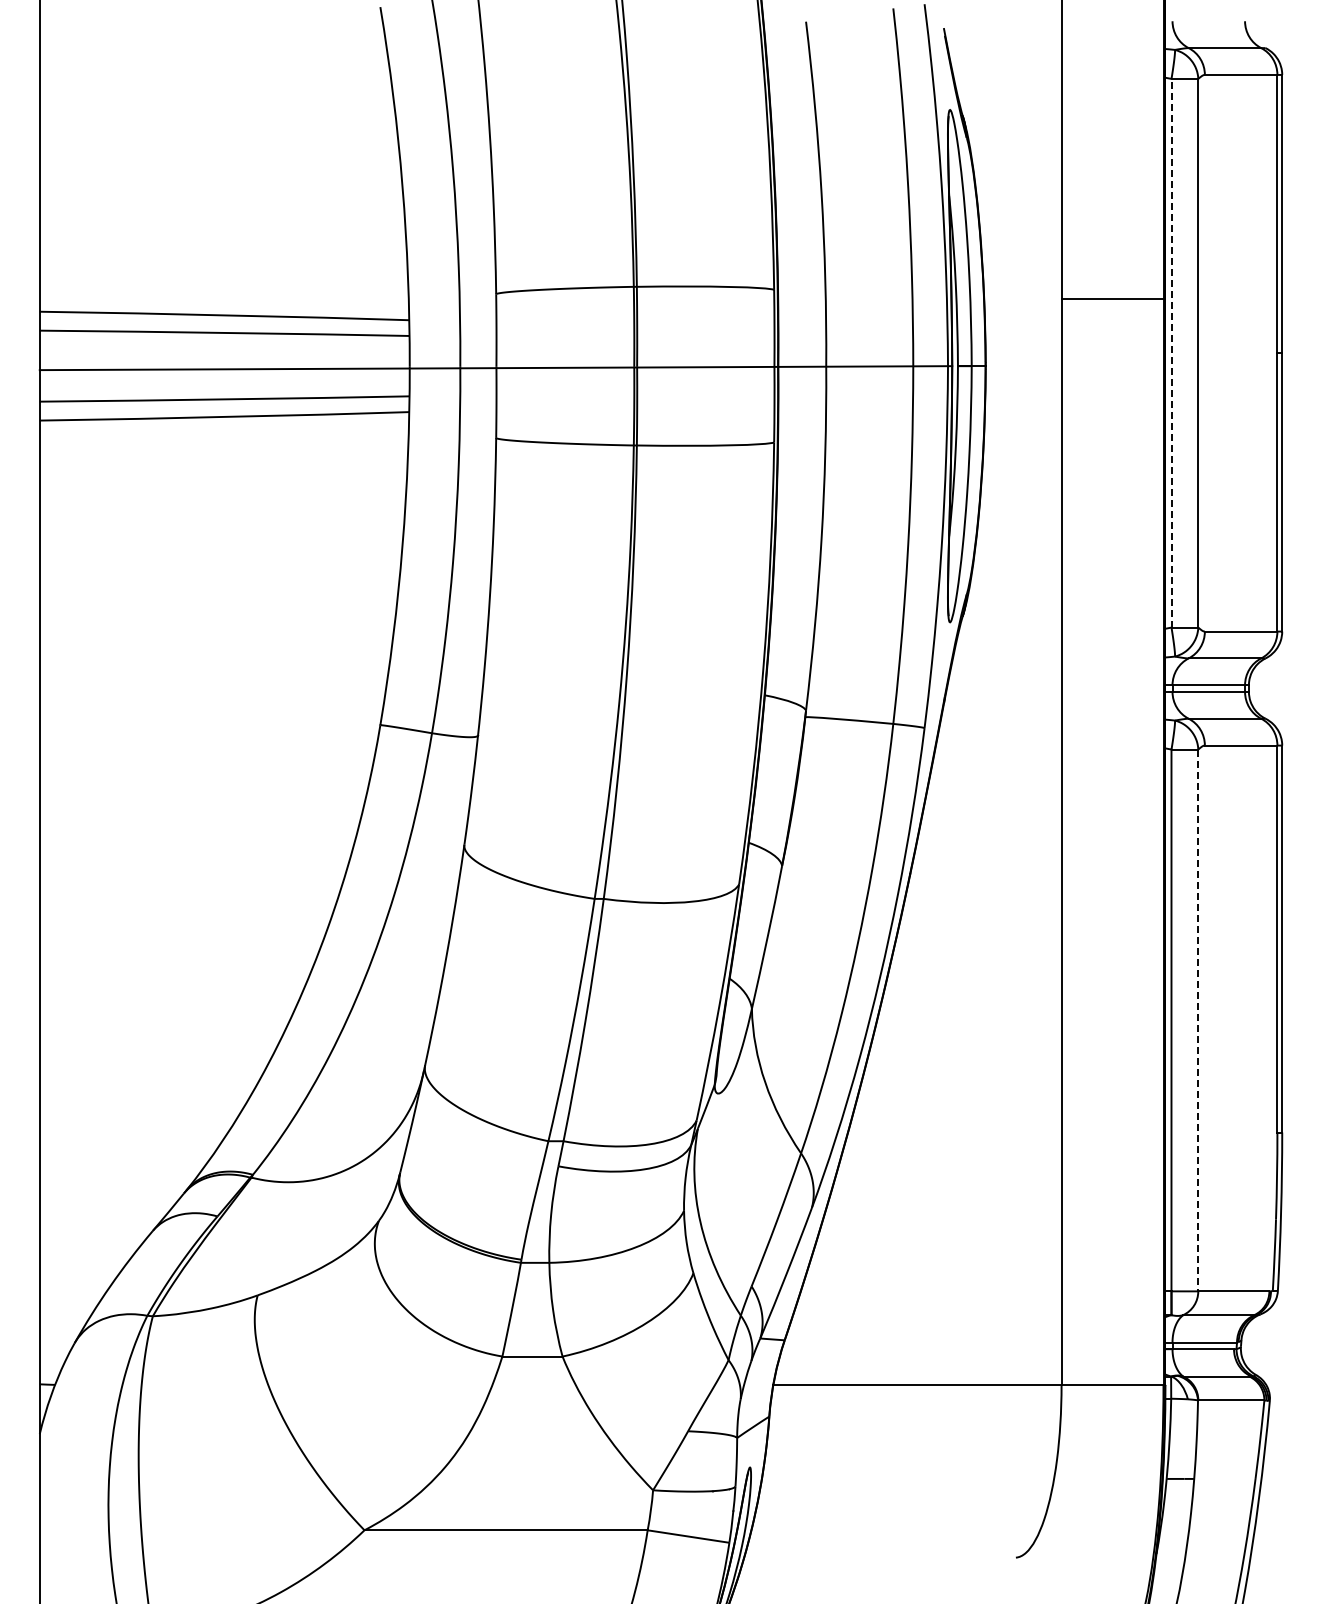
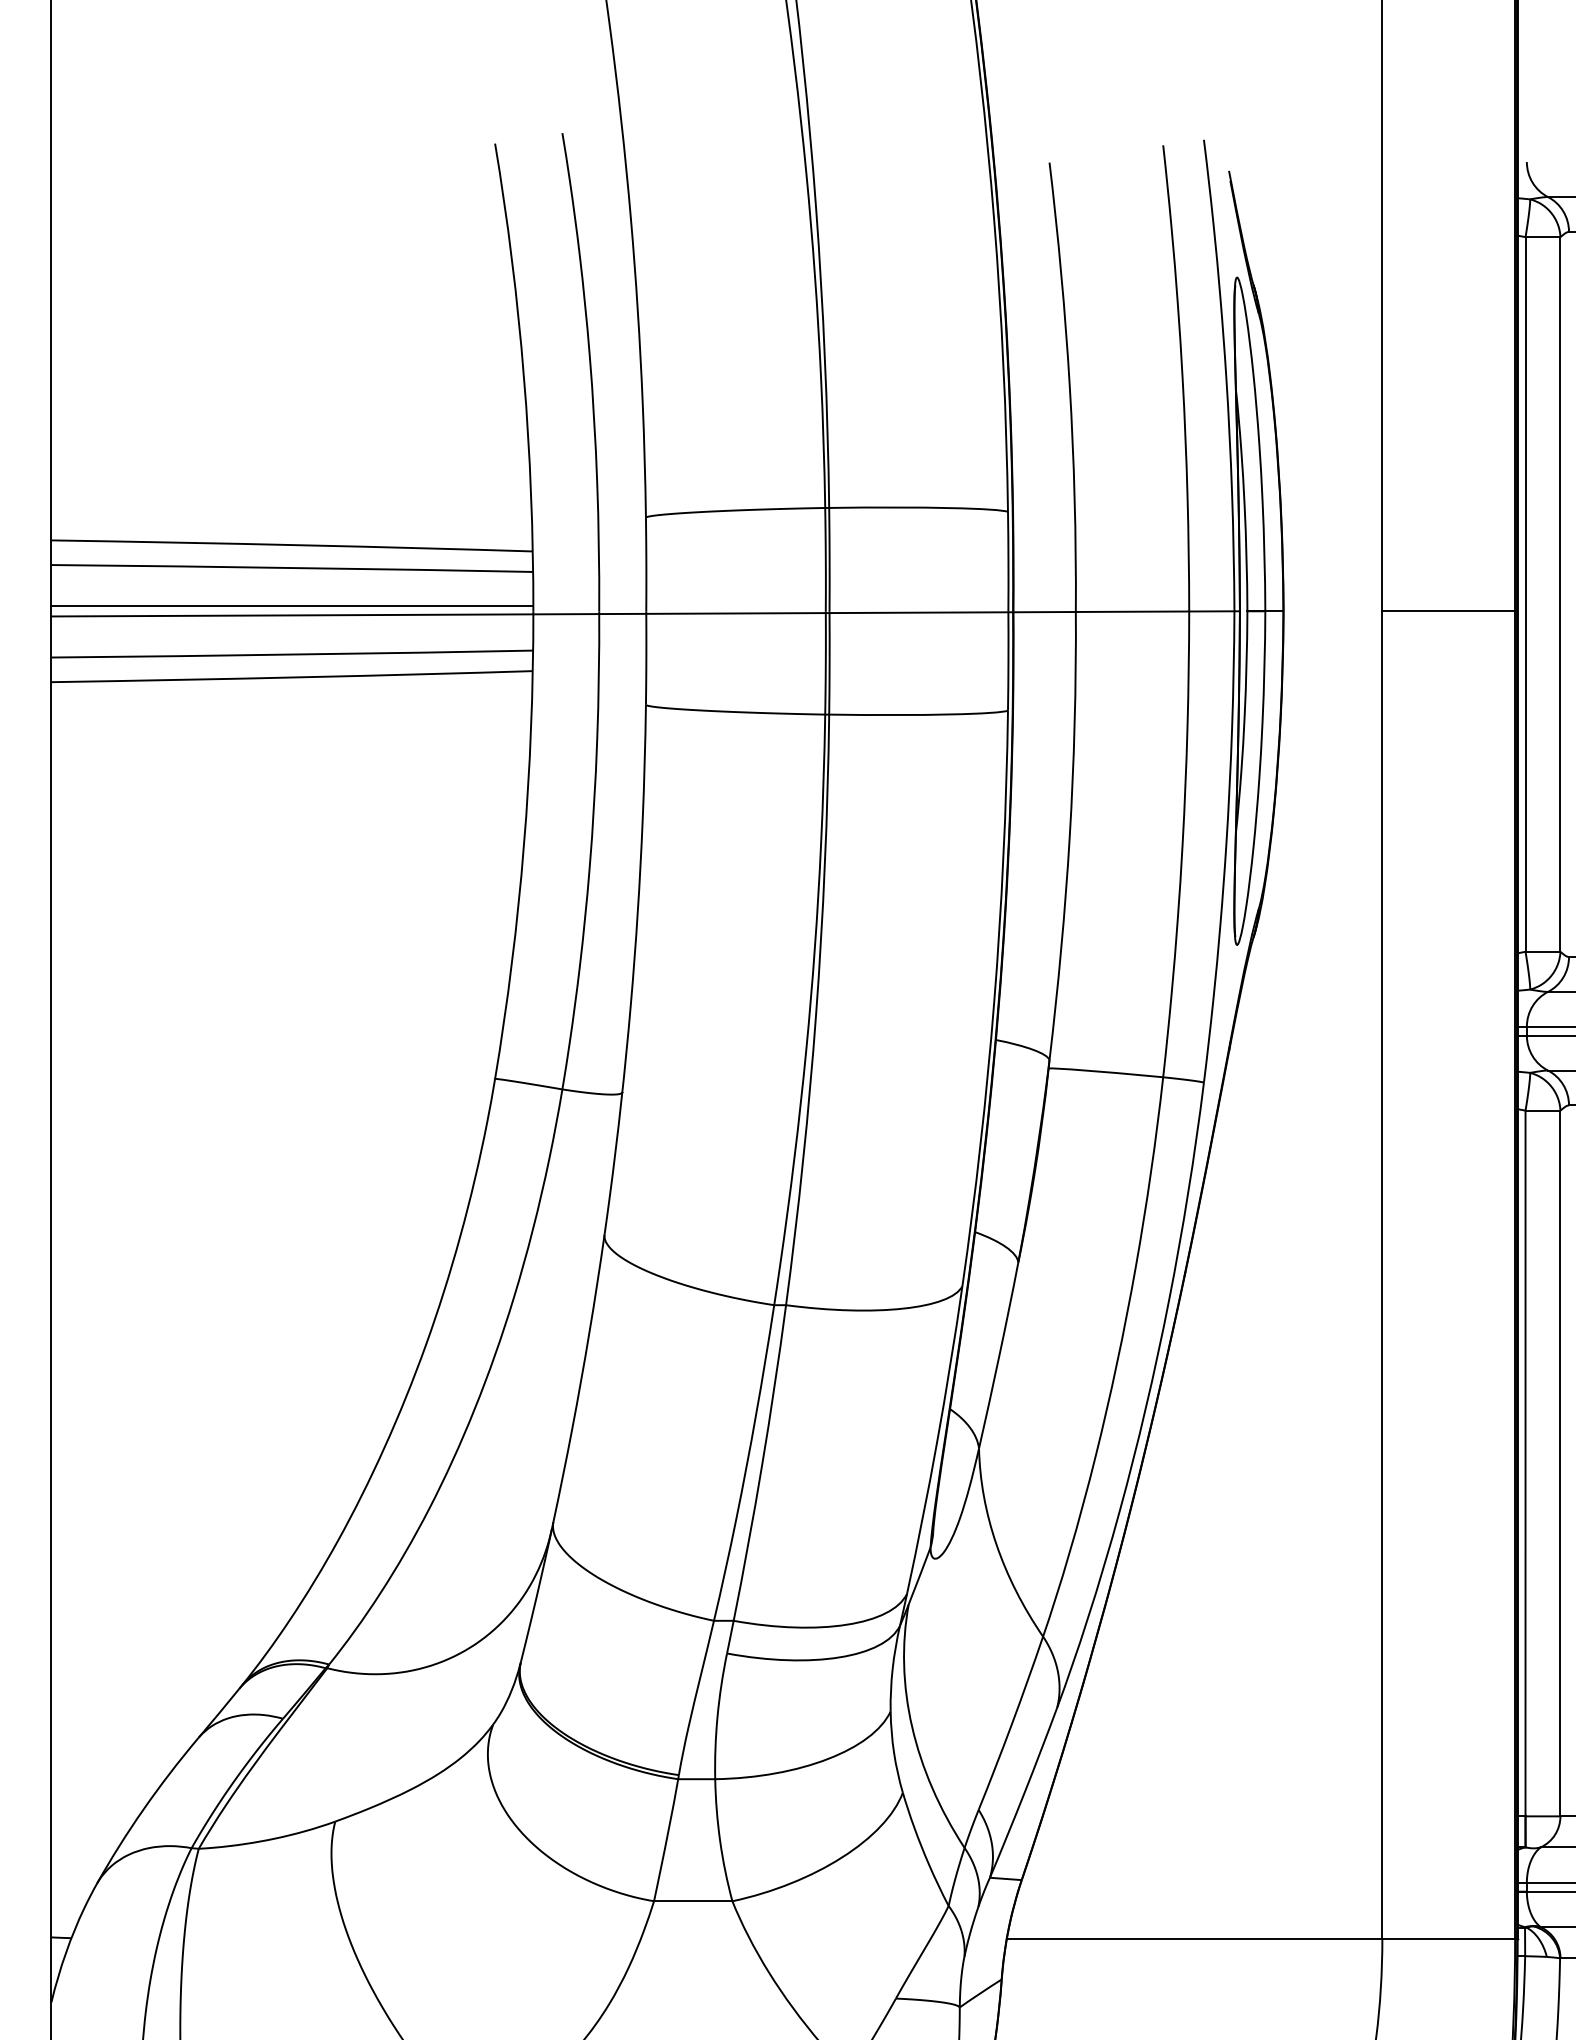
line: (1112, 299) -> (1448, 611), moved
line: (1171, 352) -> (1525, 593), dashed -> solid
line: (224, 362) -> (292, 606), added
line: (1198, 1020) -> (1560, 1463), dashed -> solid

